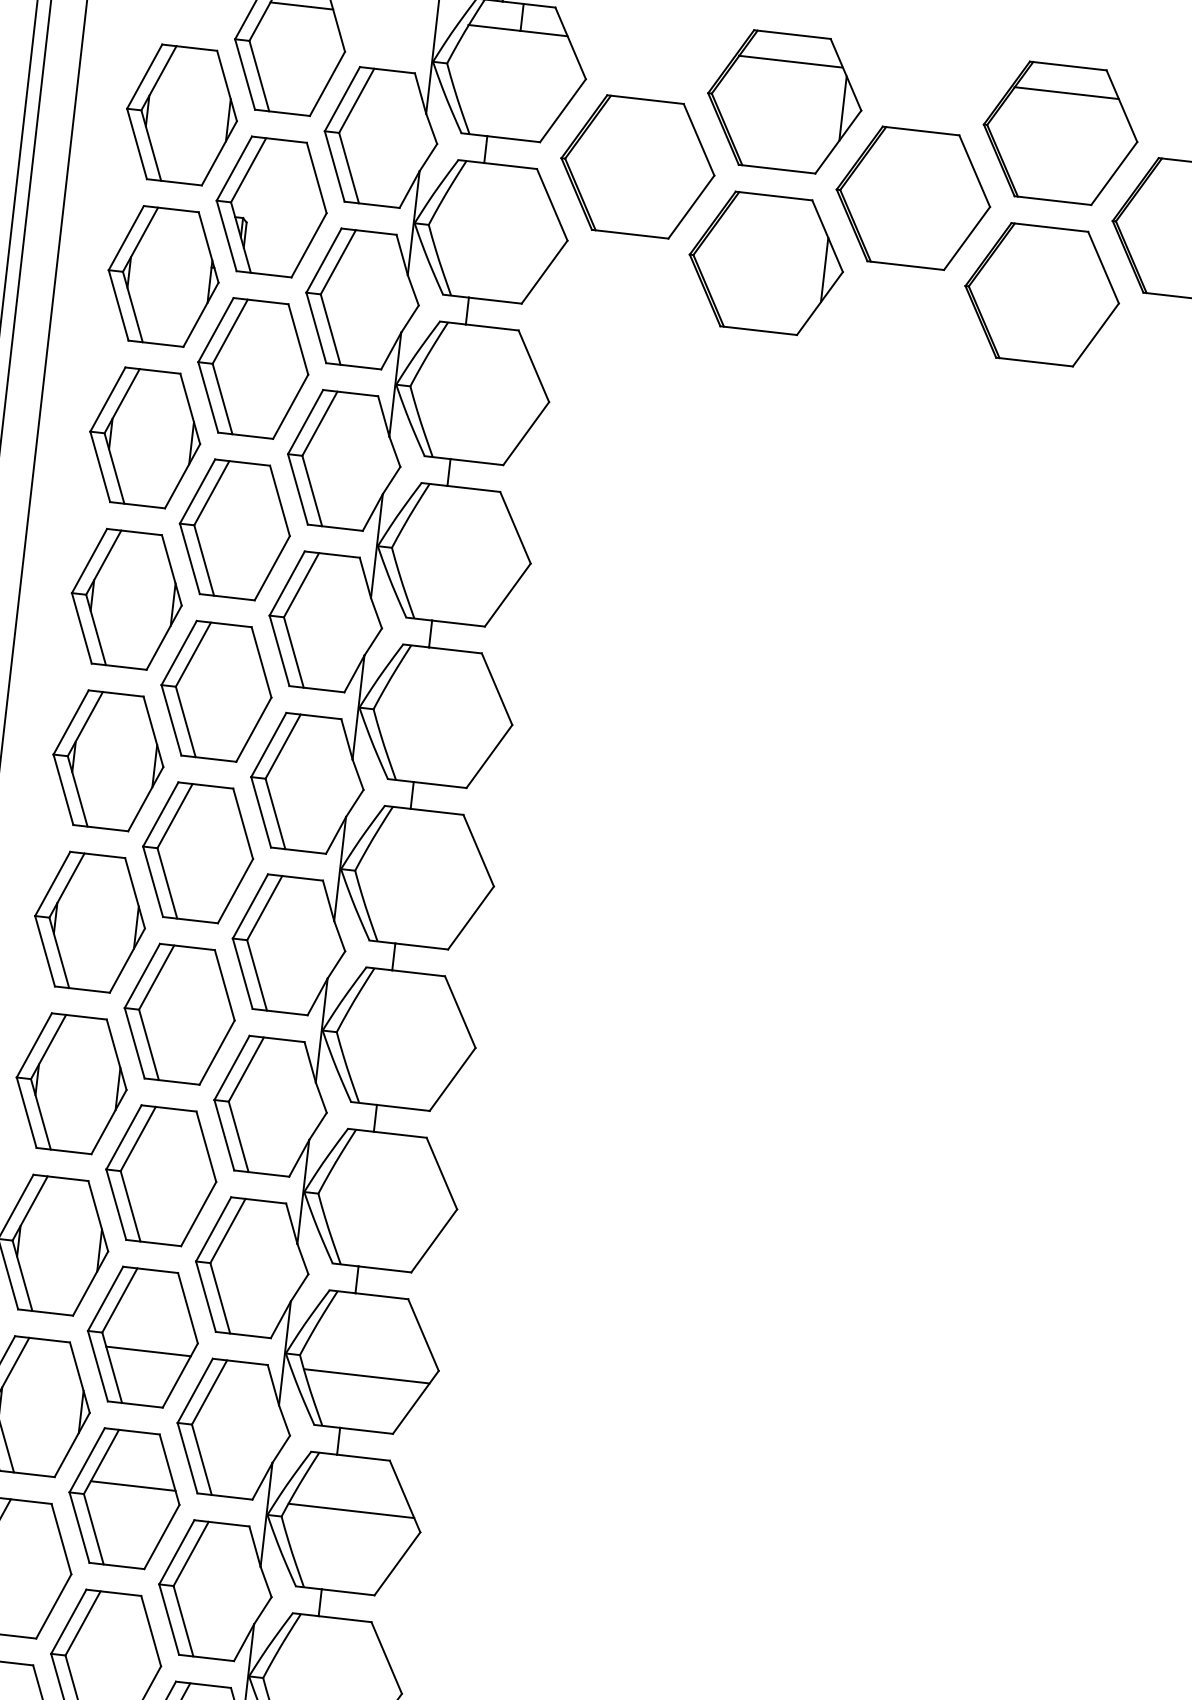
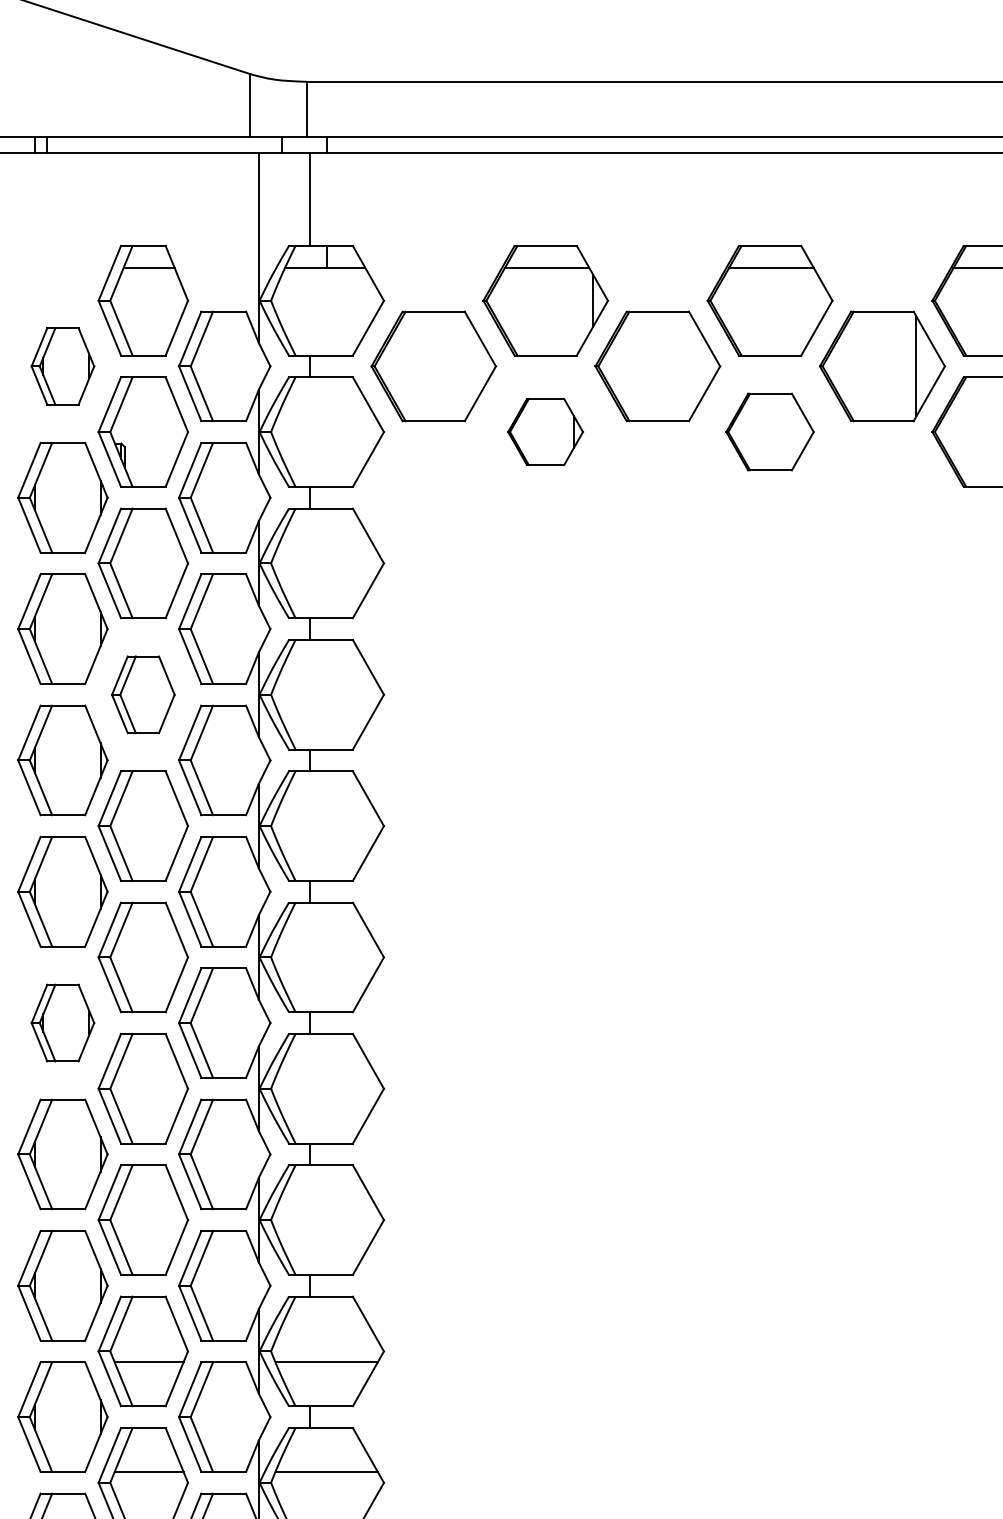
part: (181, 115) -> (62, 366), size x0.7
part: (766, 262) -> (545, 431), size x0.6
part: (1041, 293) -> (769, 431), size x0.7
part: (235, 529) -> (143, 694), size x0.7
part: (89, 921) -> (62, 1022), size x0.7

